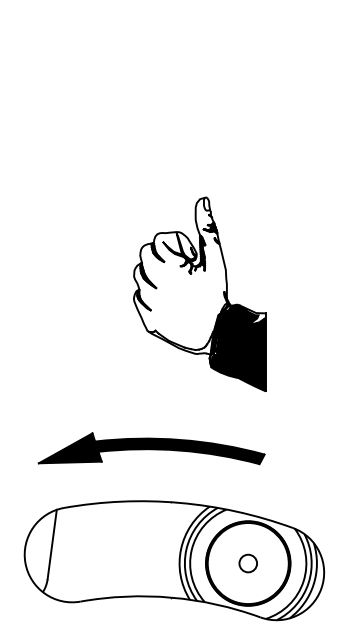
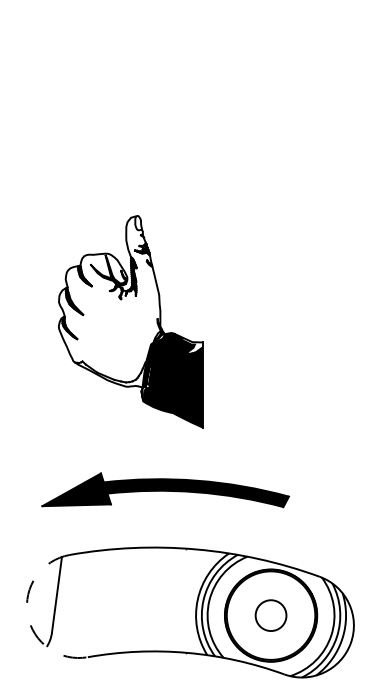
part: (199, 294) -> (130, 321), moved
arc: (25, 563) -> (27, 615), solid -> dashed
circle: (248, 563) -> (271, 615), size x1.6

